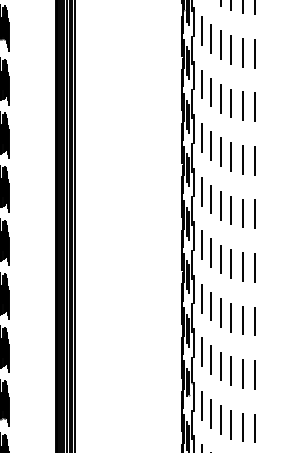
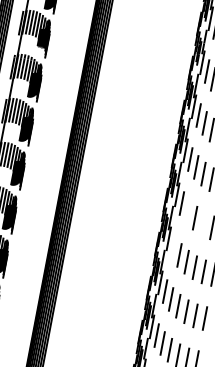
line: (210, 199) -> (187, 211), removed
line: (231, 210) -> (203, 223), removed
line: (201, 245) -> (173, 247), removed

